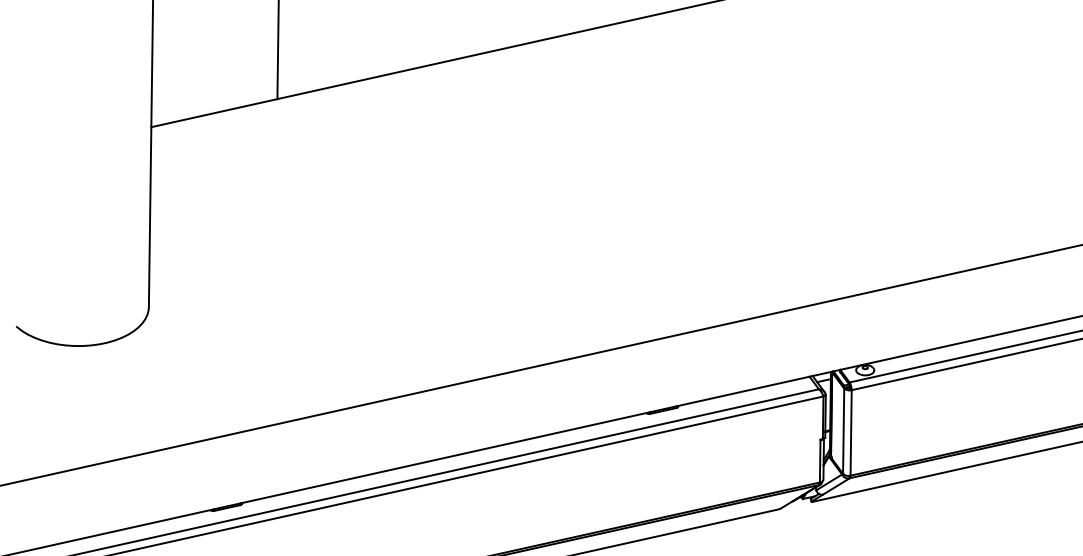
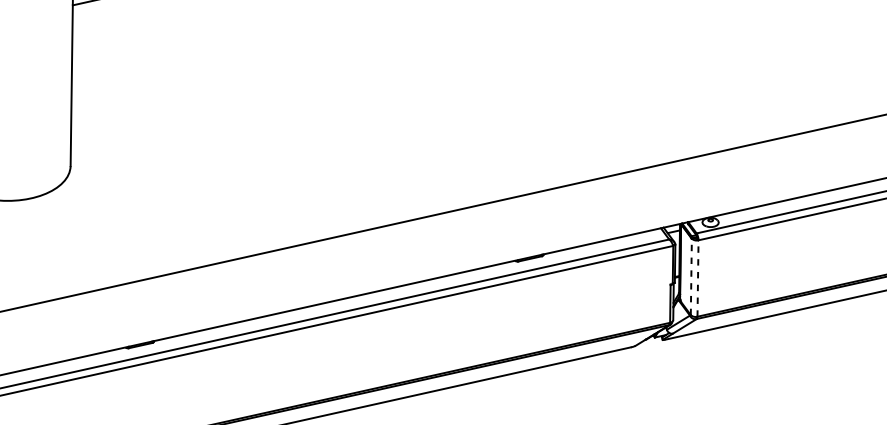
line: (843, 431) -> (691, 277), solid -> dashed
line: (851, 432) -> (698, 278), solid -> dashed

